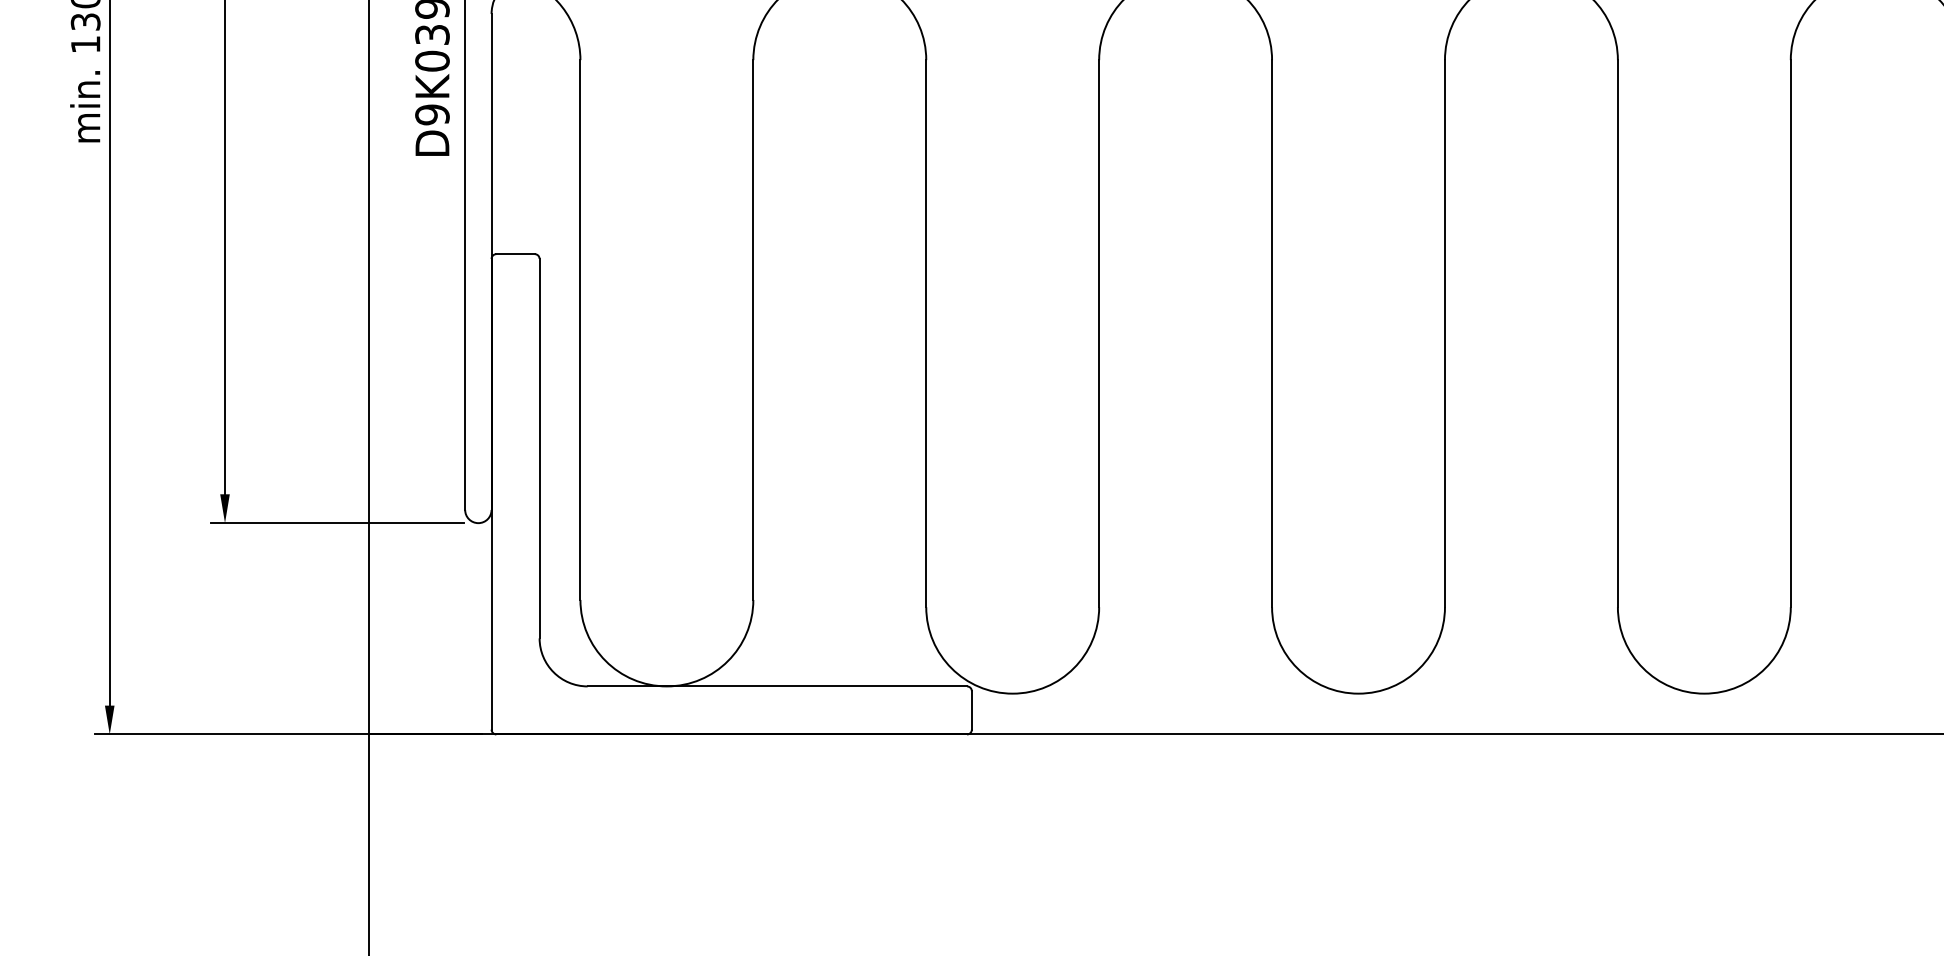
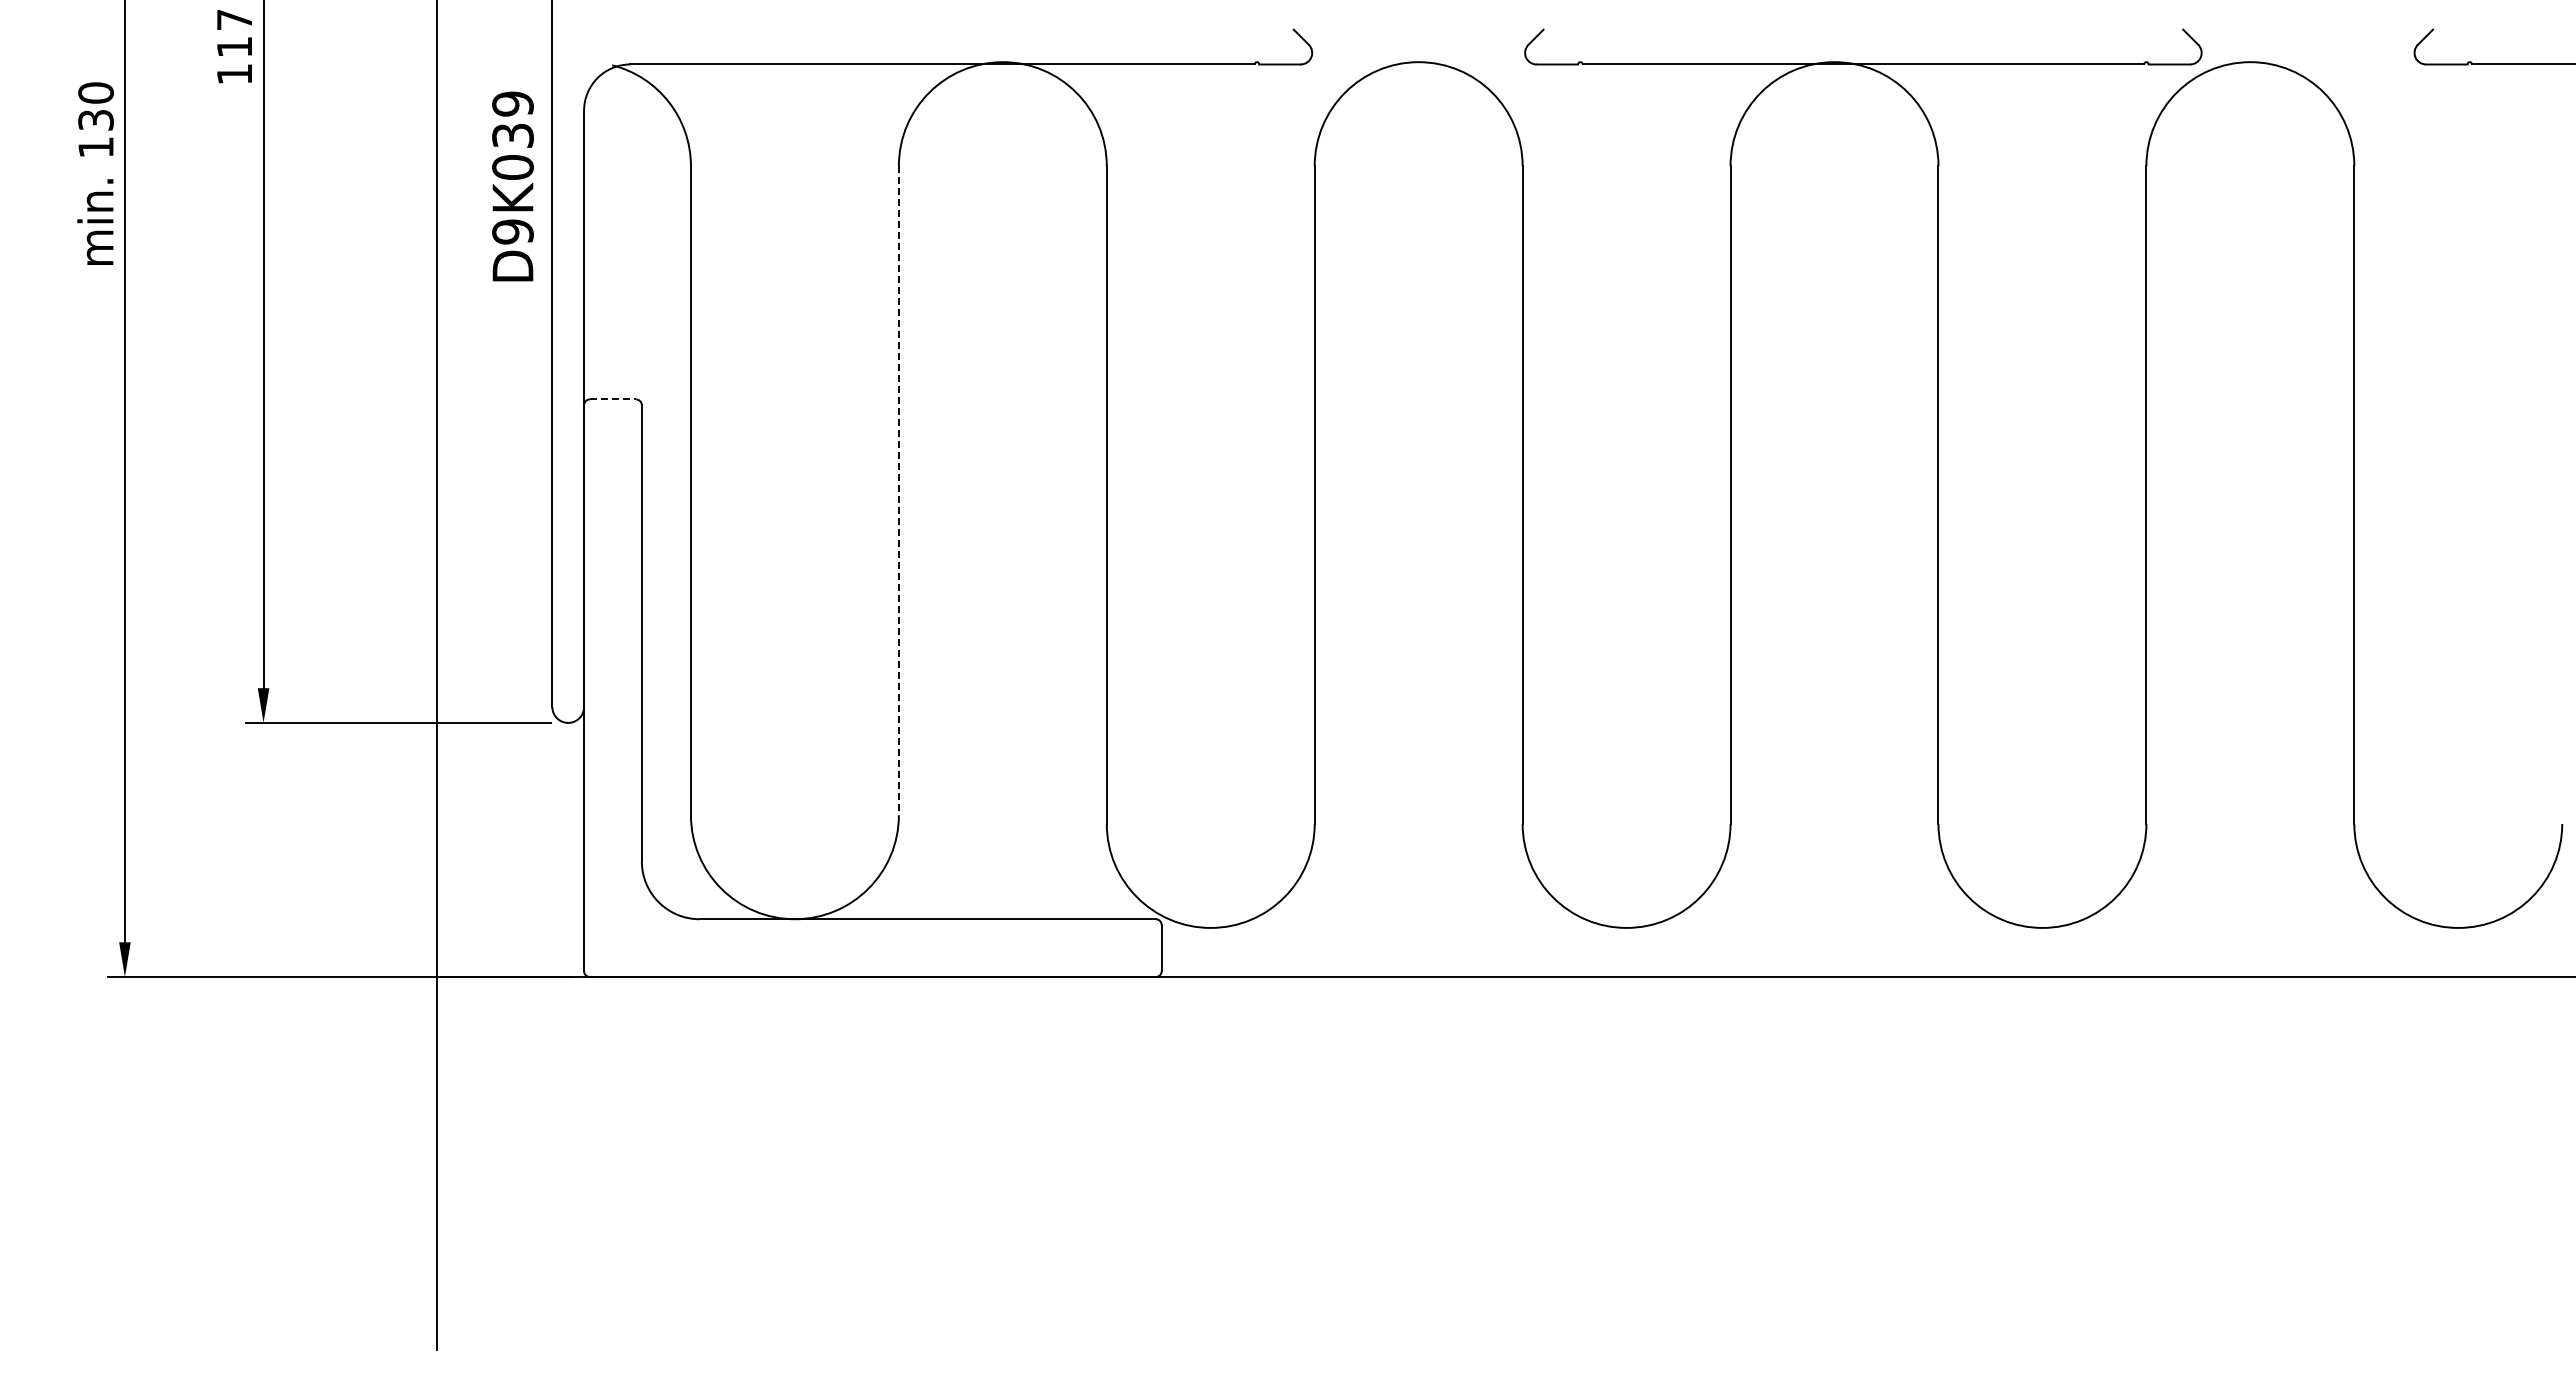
line: (516, 254) -> (613, 399), solid -> dashed
line: (753, 329) -> (898, 490), solid -> dashed

